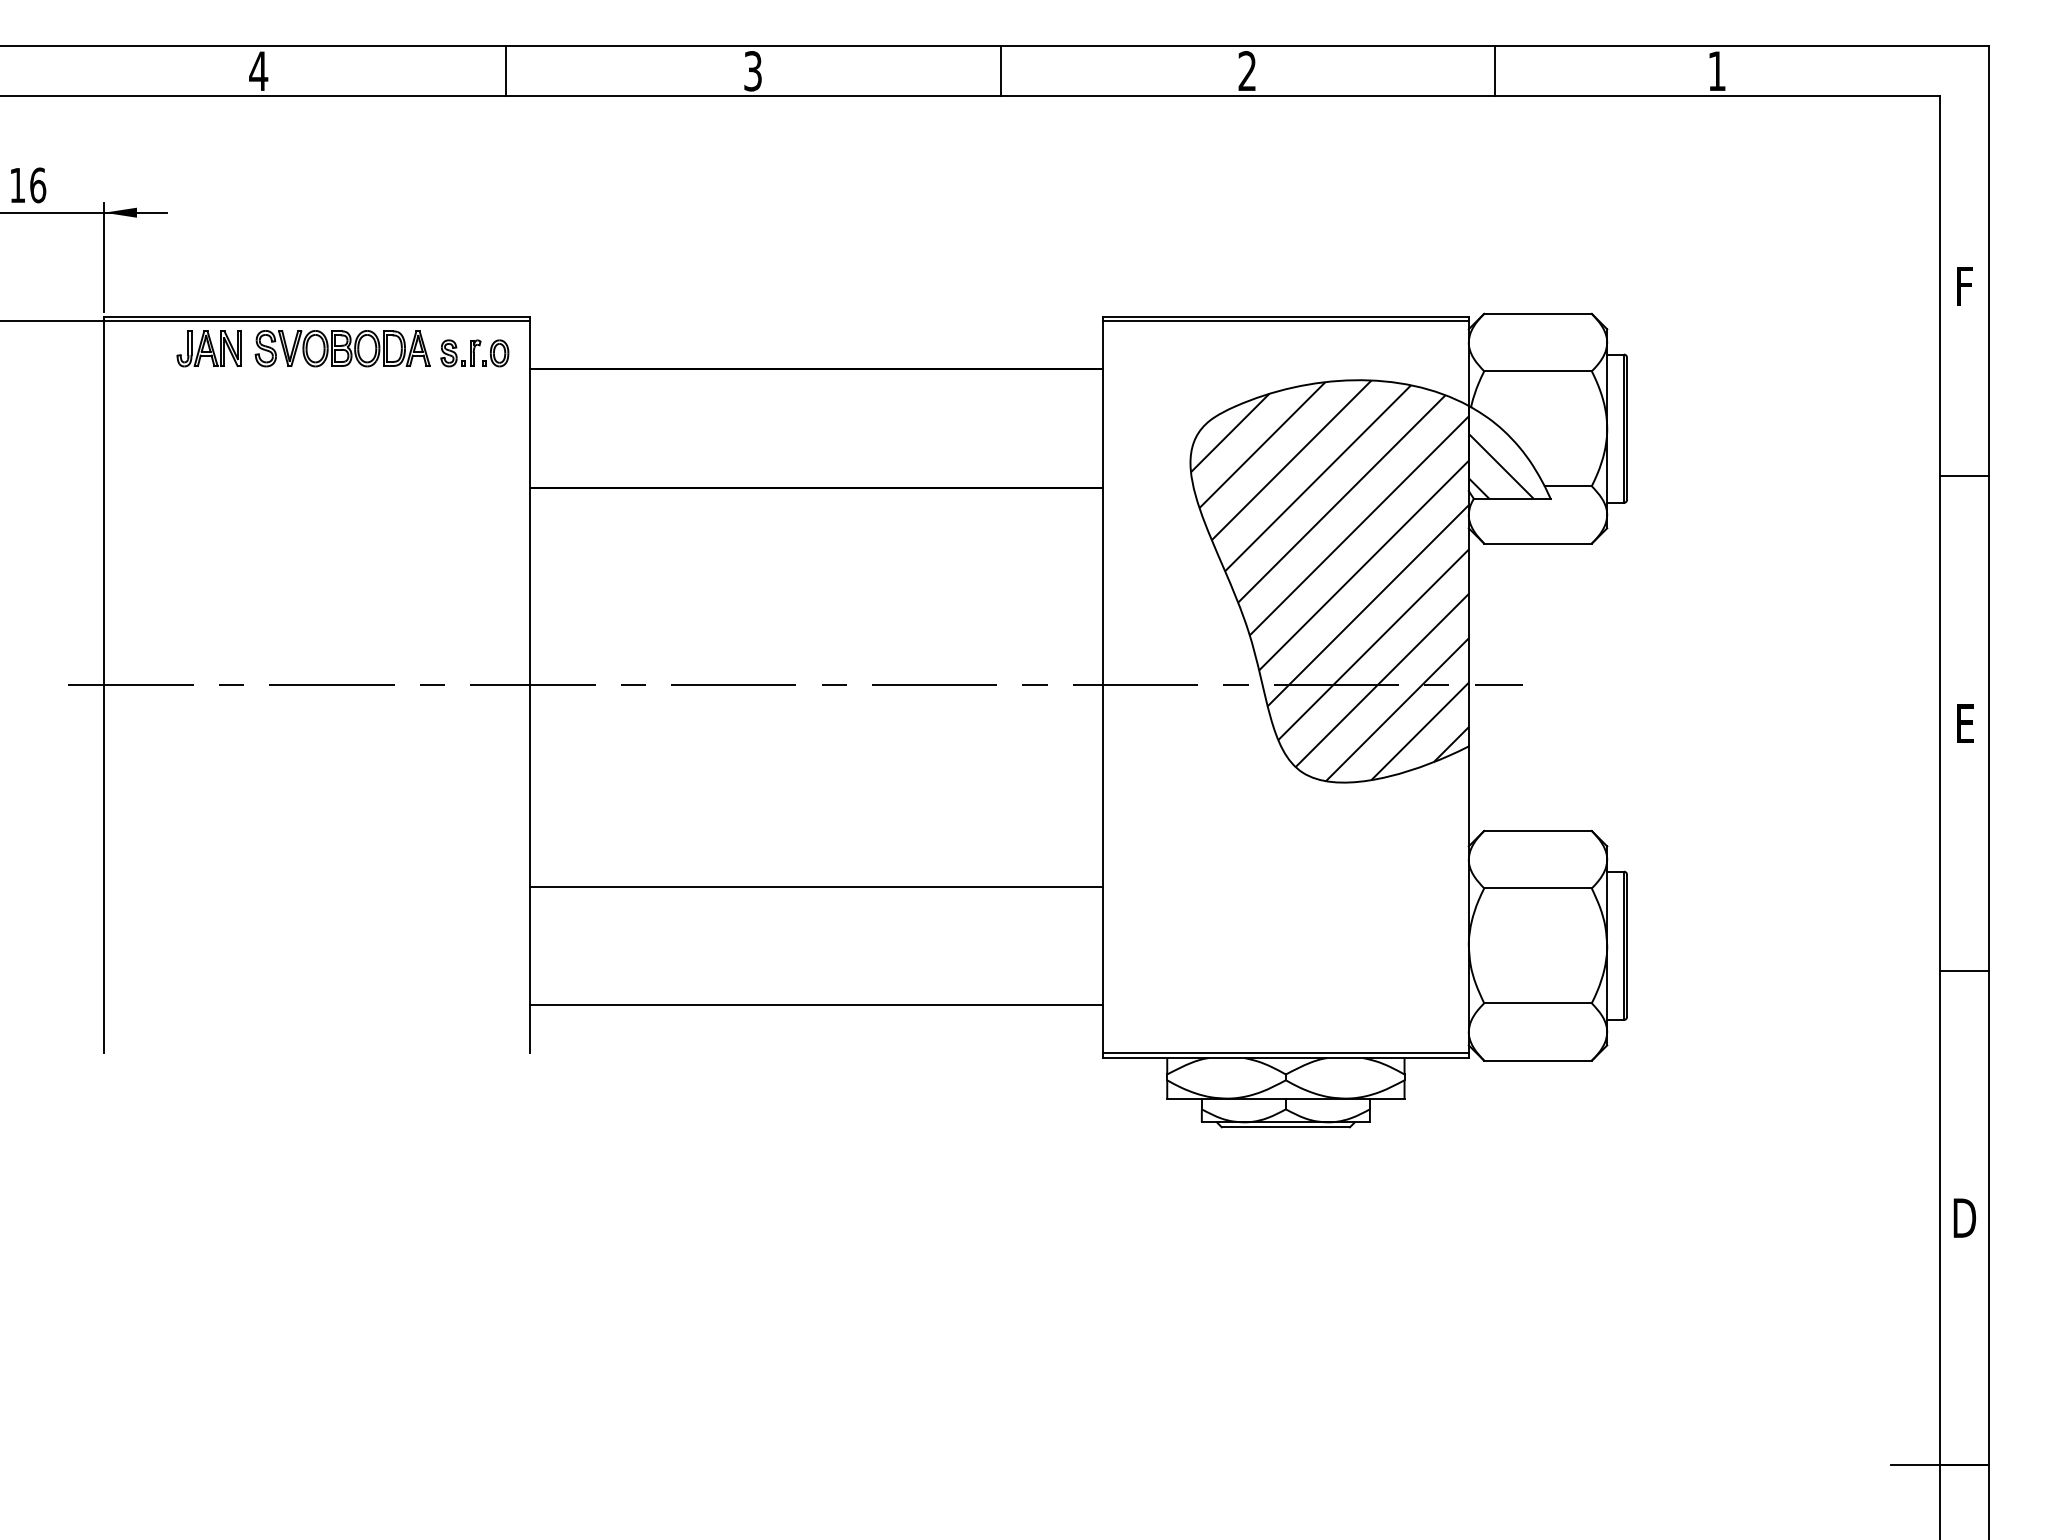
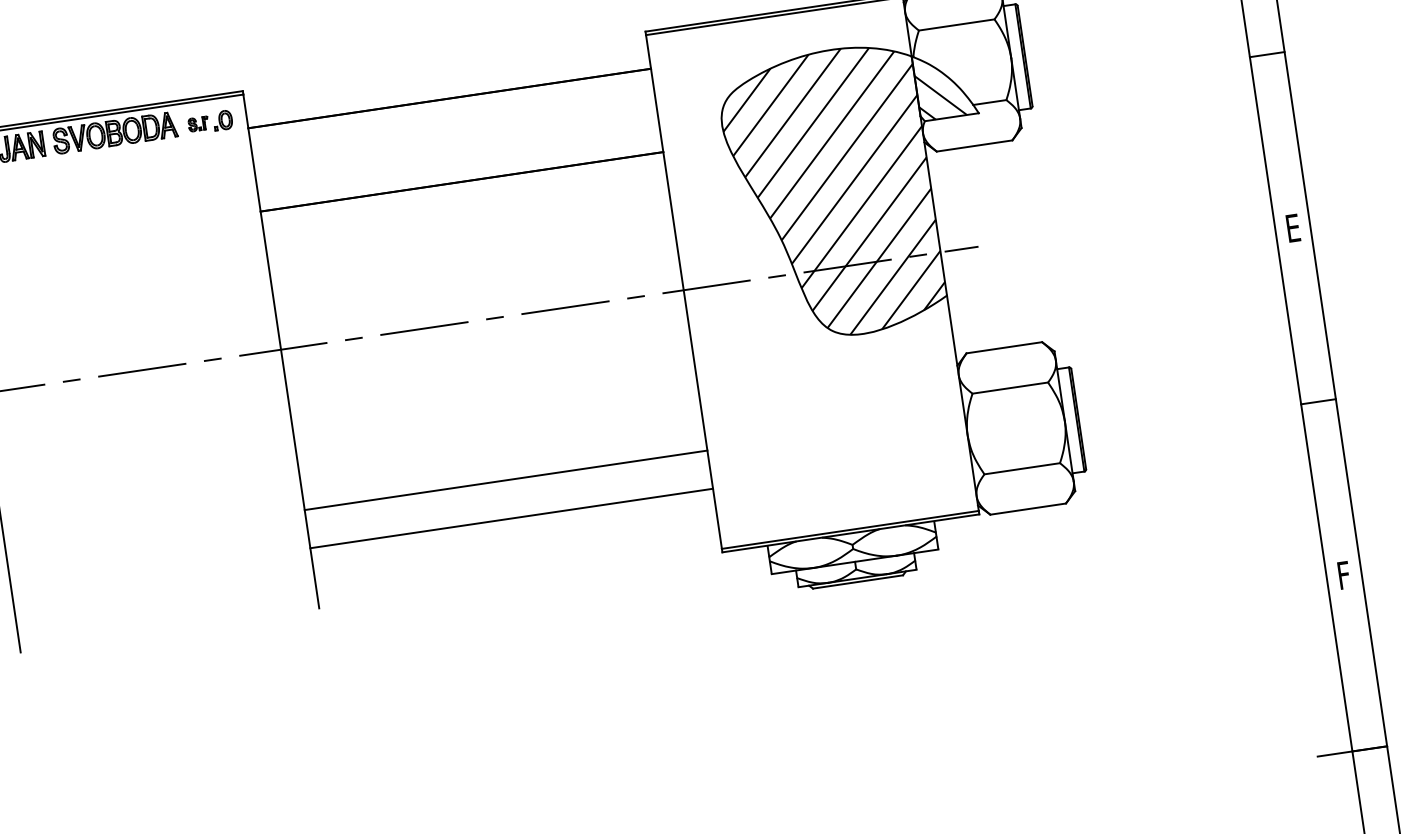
part: (460, 353) -> (198, 124), size x0.7
line: (815, 886) -> (511, 518), moved
line: (815, 1005) -> (505, 480), moved
text: (1964, 1217) -> (1343, 574), D -> F

